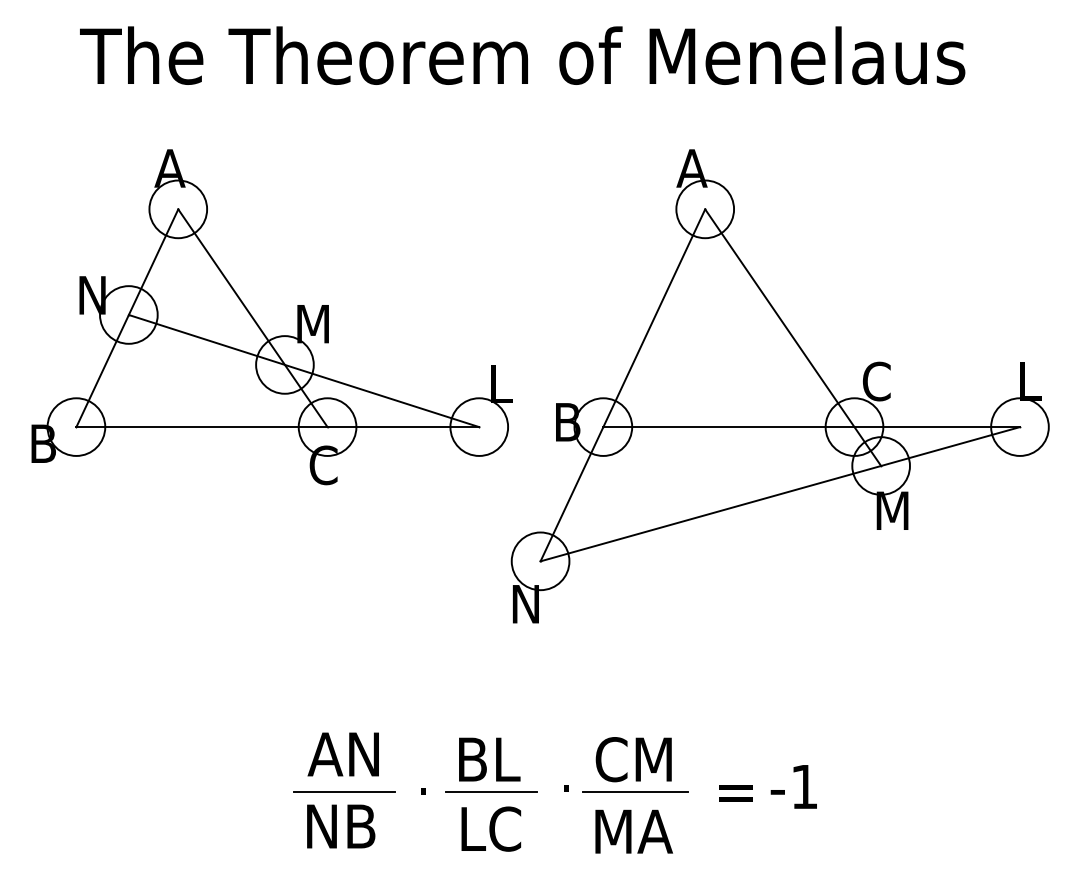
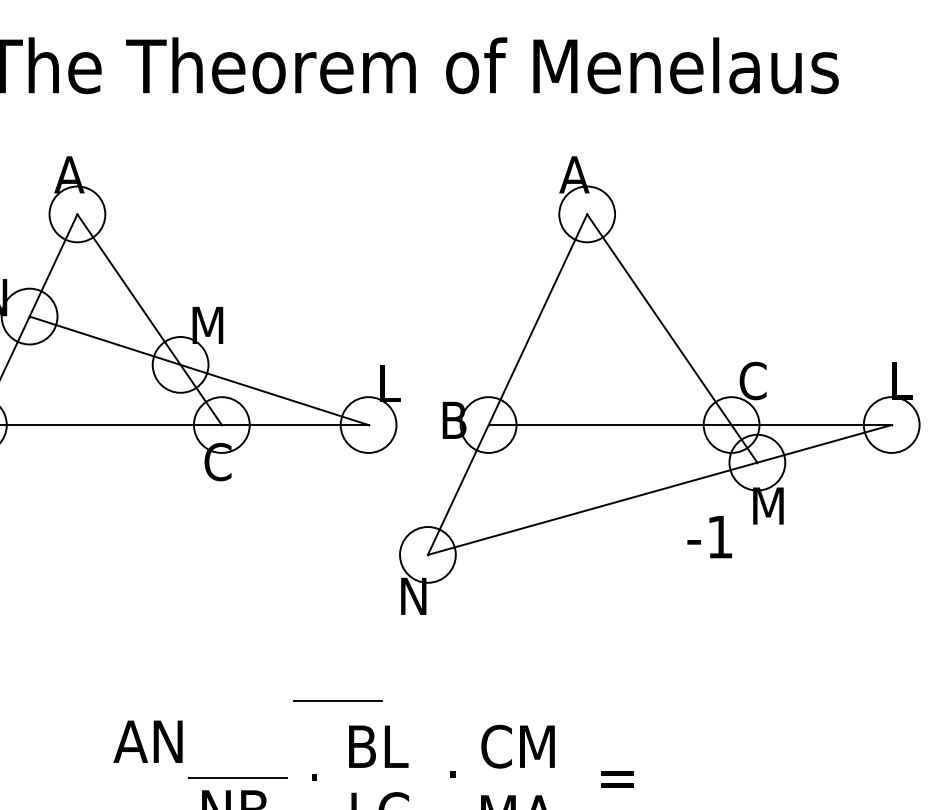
text: (342, 754) -> (147, 741), moved
text: (793, 786) -> (709, 536), moved
line: (491, 791) -> (337, 701), moved
line: (635, 791) -> (519, 777), removed

